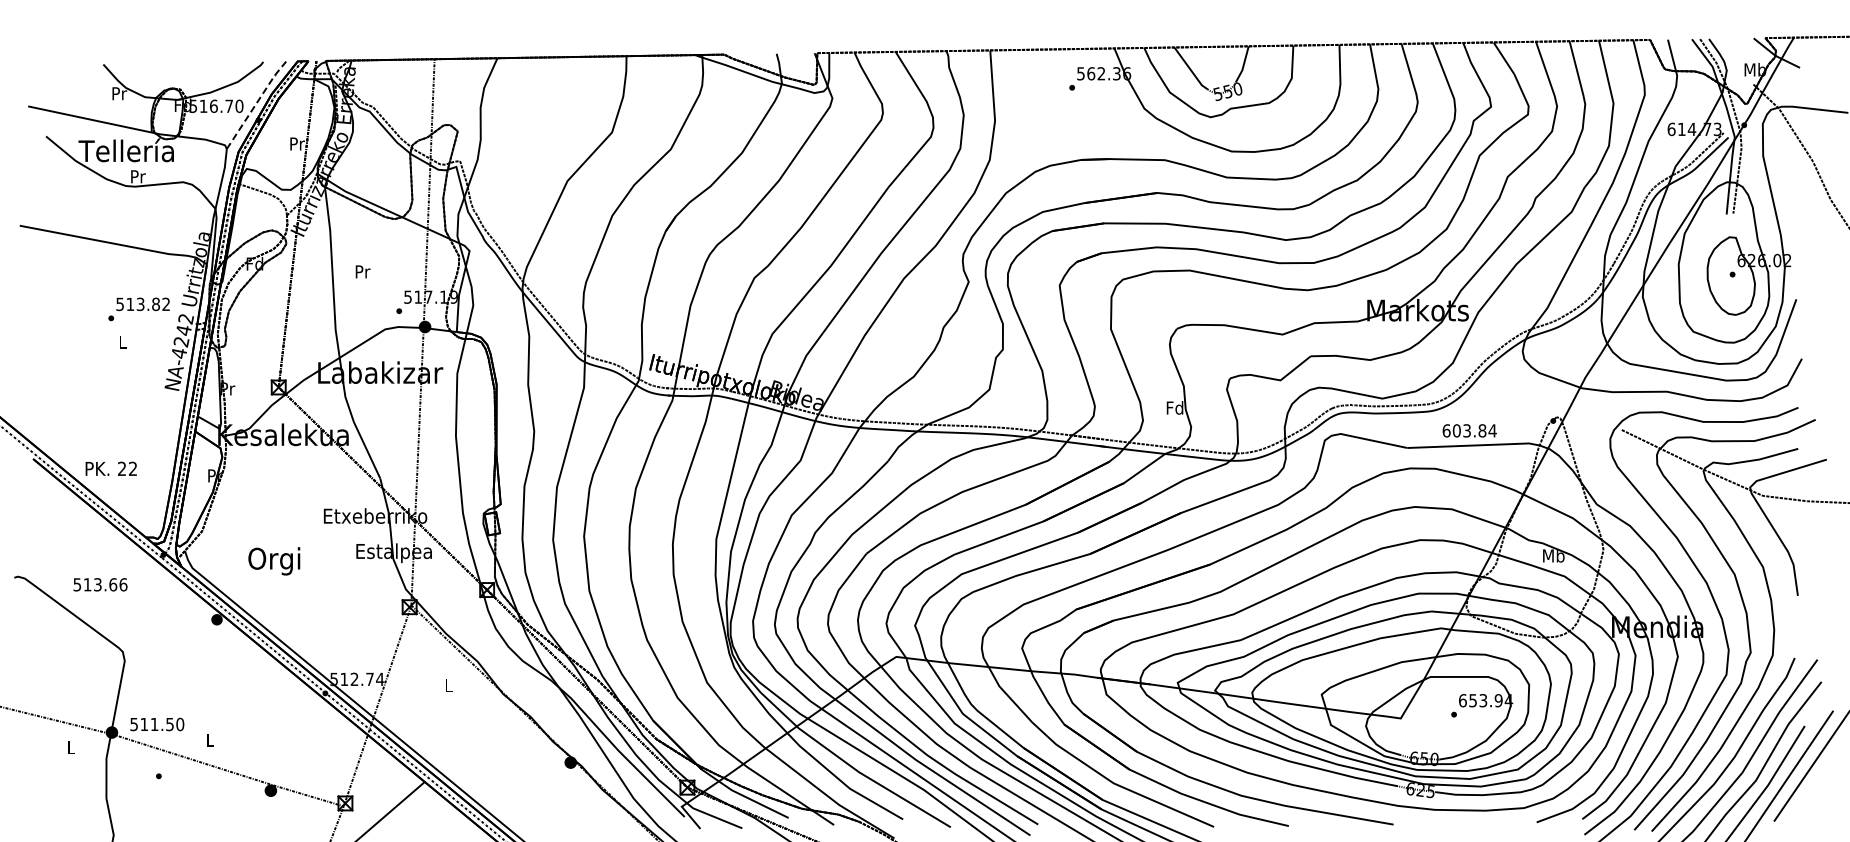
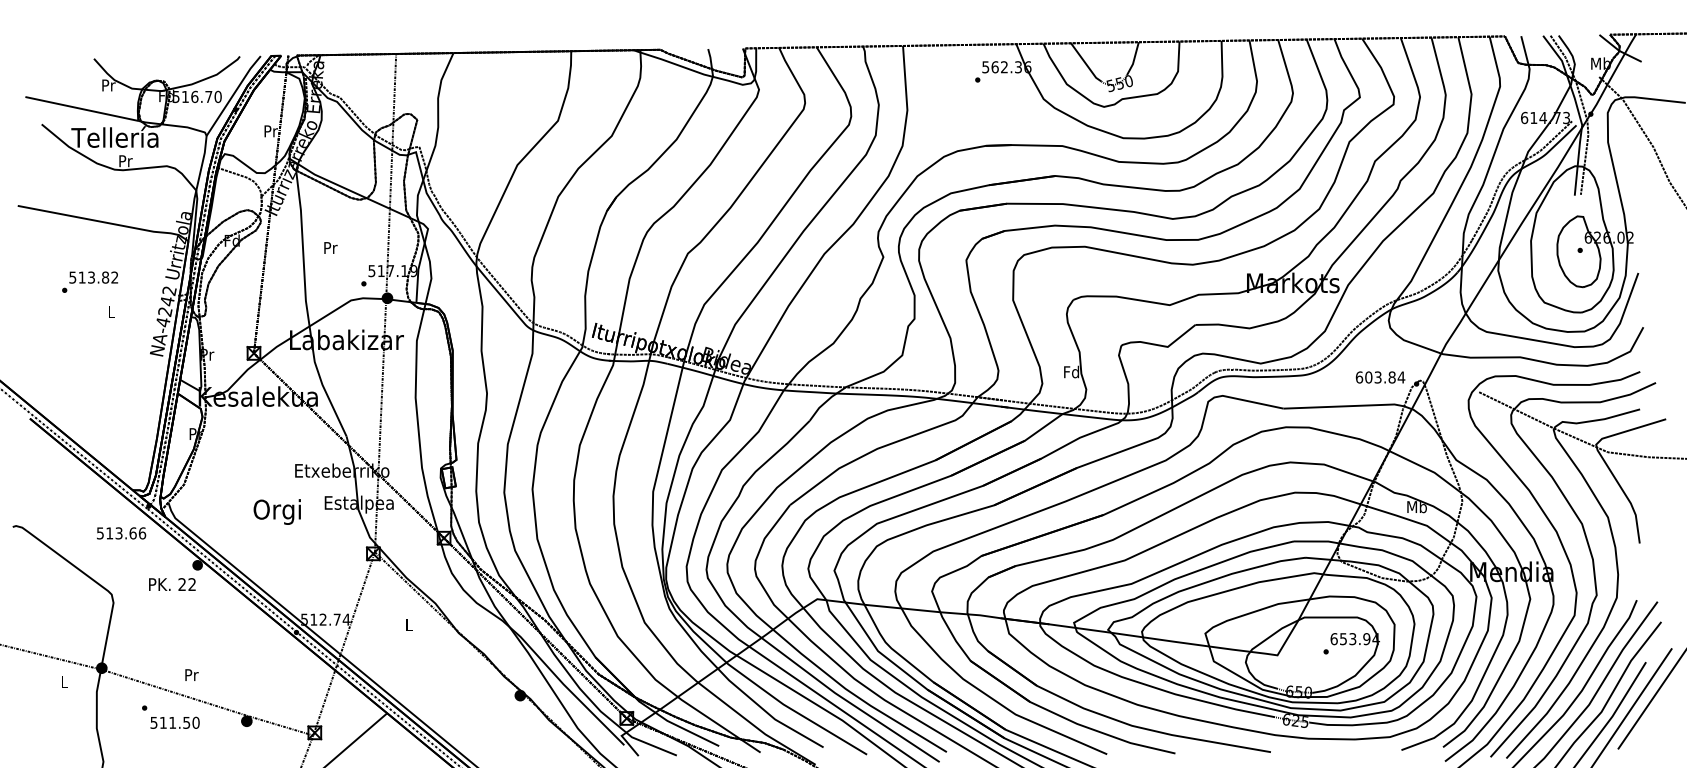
line: (256, 104) -> (233, 95), dashed -> solid
text: (138, 309) -> (89, 282), moved
text: (1469, 430) -> (1380, 377), moved
text: (110, 468) -> (171, 584), moved
text: (274, 561) -> (277, 512), moved
text: (100, 584) -> (121, 533), moved
text: (157, 724) -> (175, 722), moved
text: (210, 739) -> (191, 674), L -> Pr

